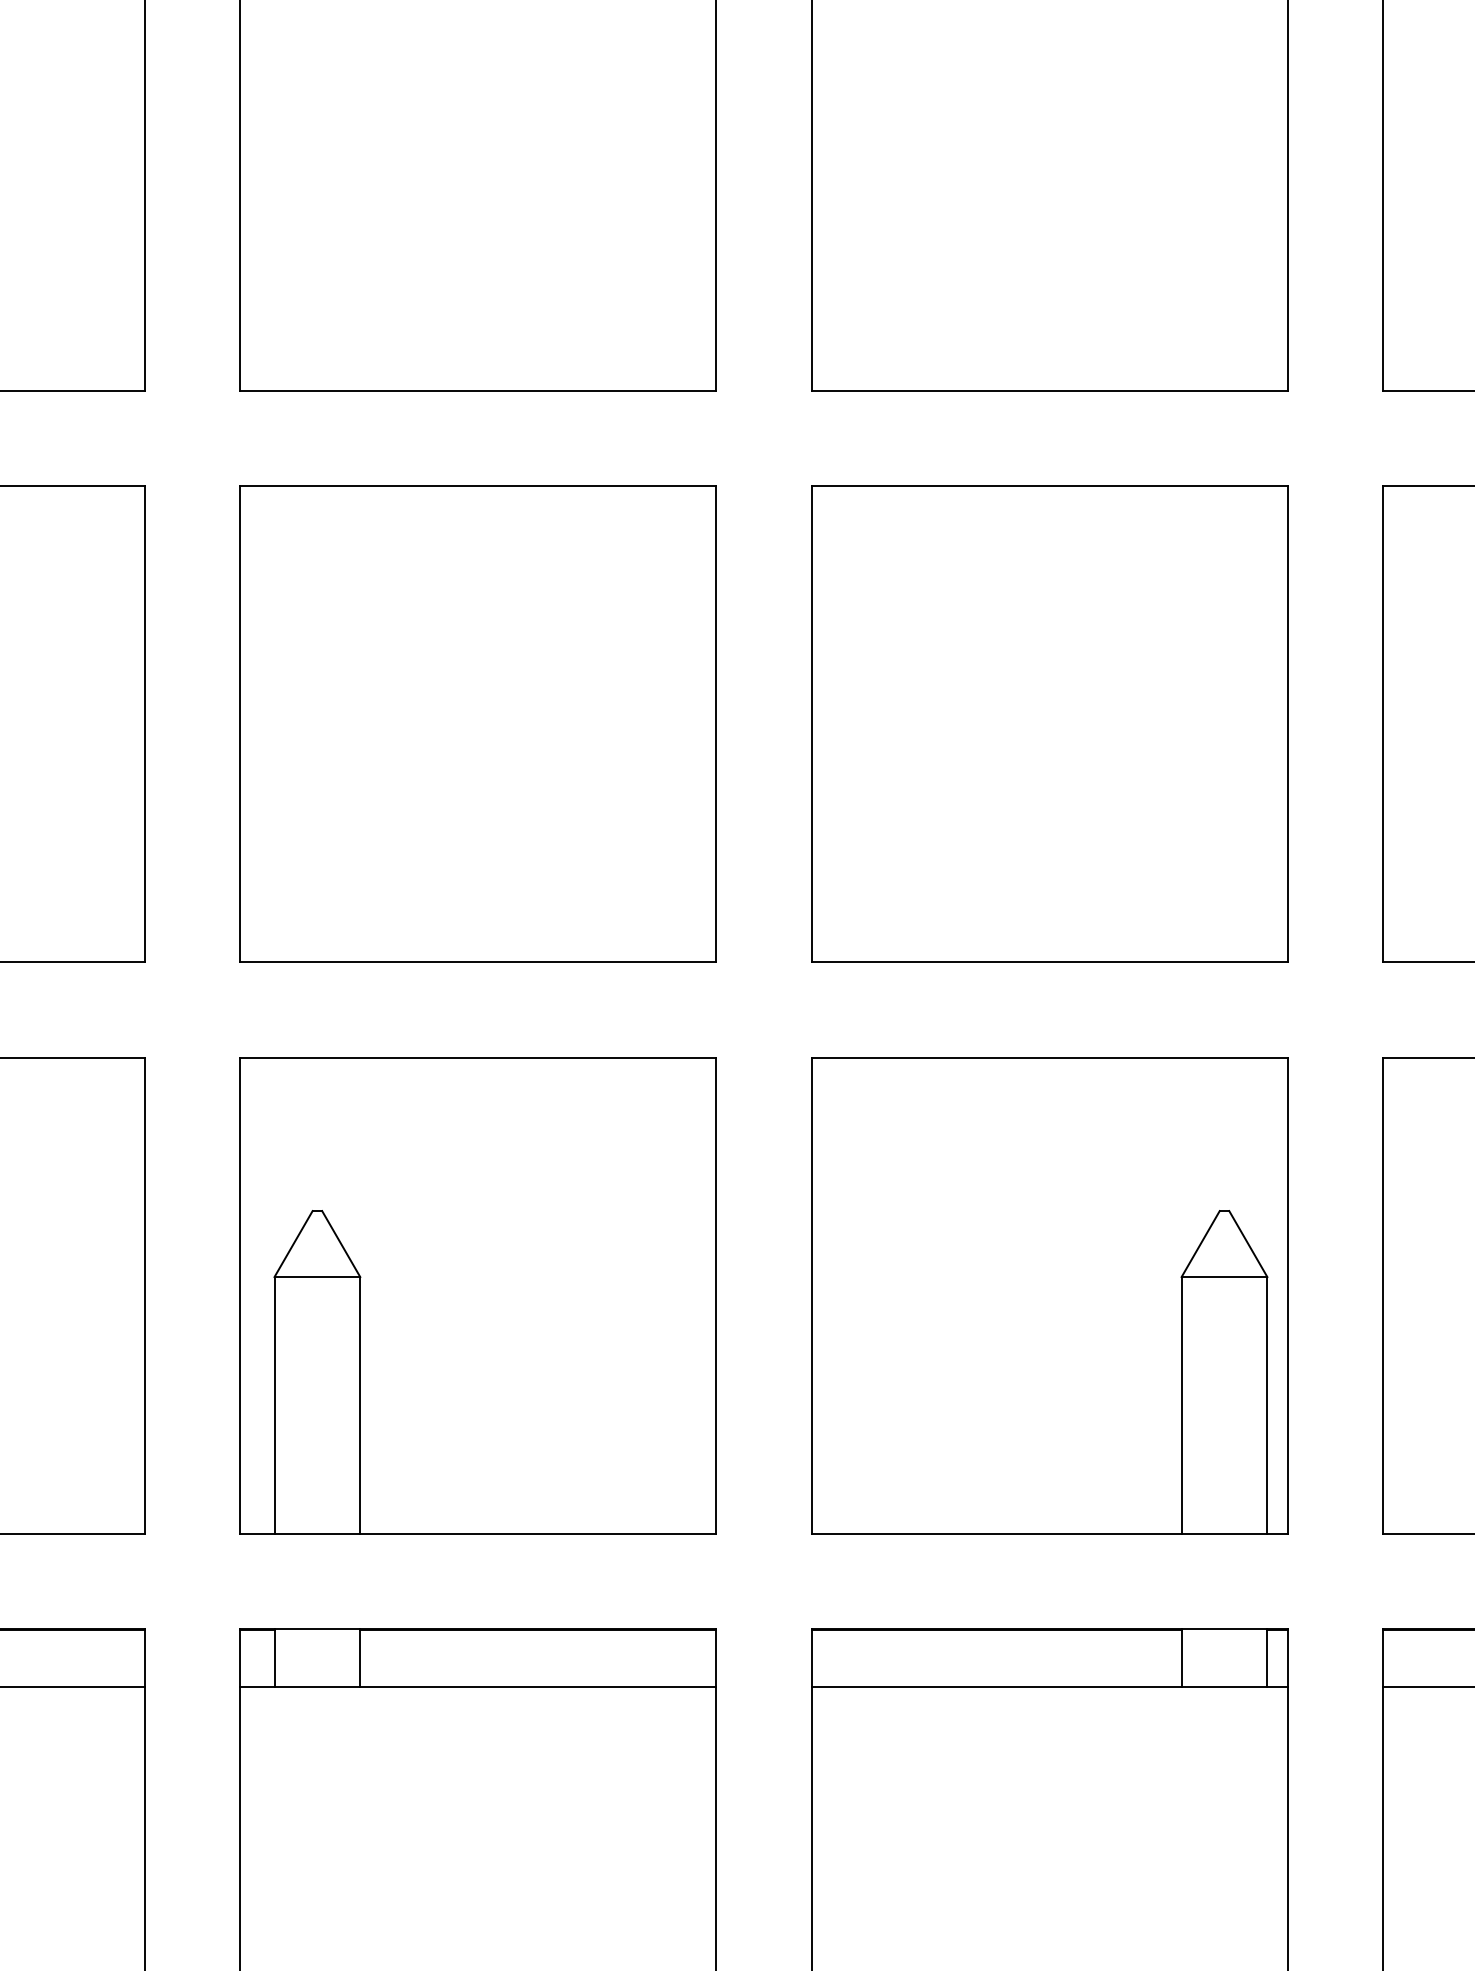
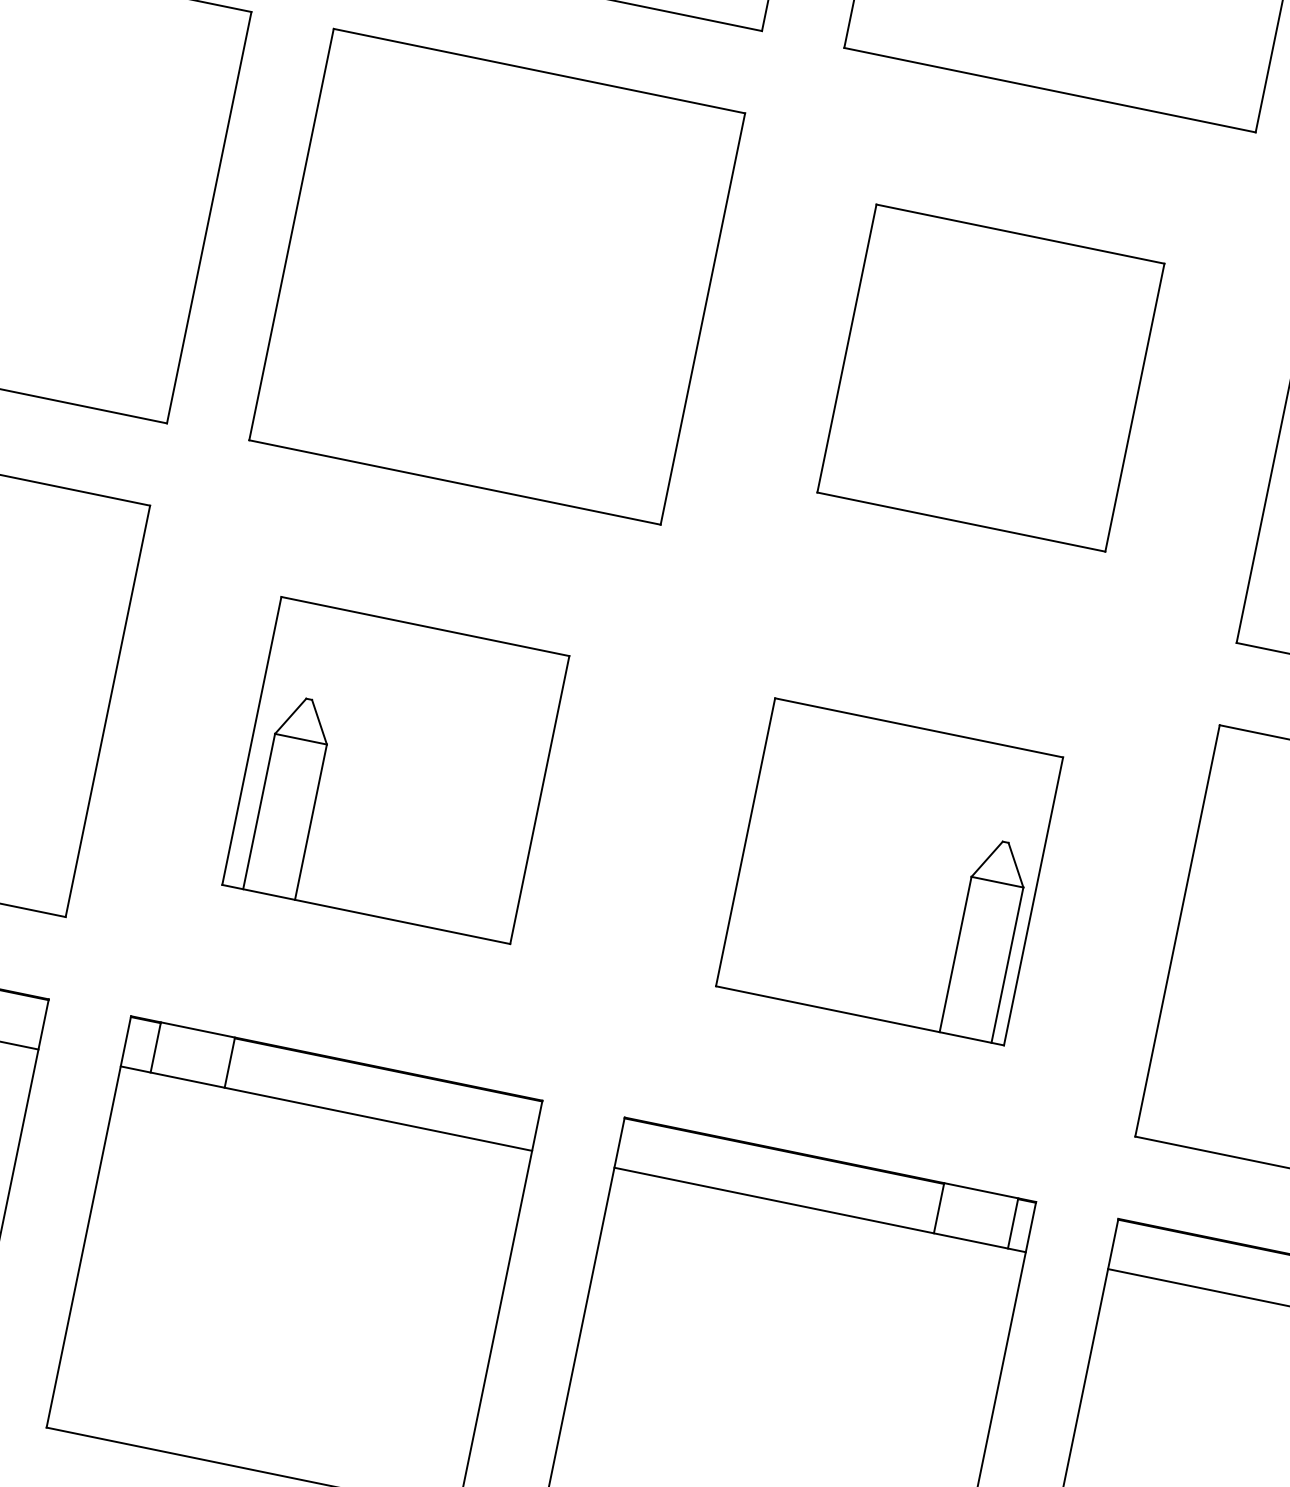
part: (1049, 723) -> (990, 377), size x0.7
part: (477, 1295) -> (395, 770), size x0.7
part: (1049, 1295) -> (889, 871), size x0.7

